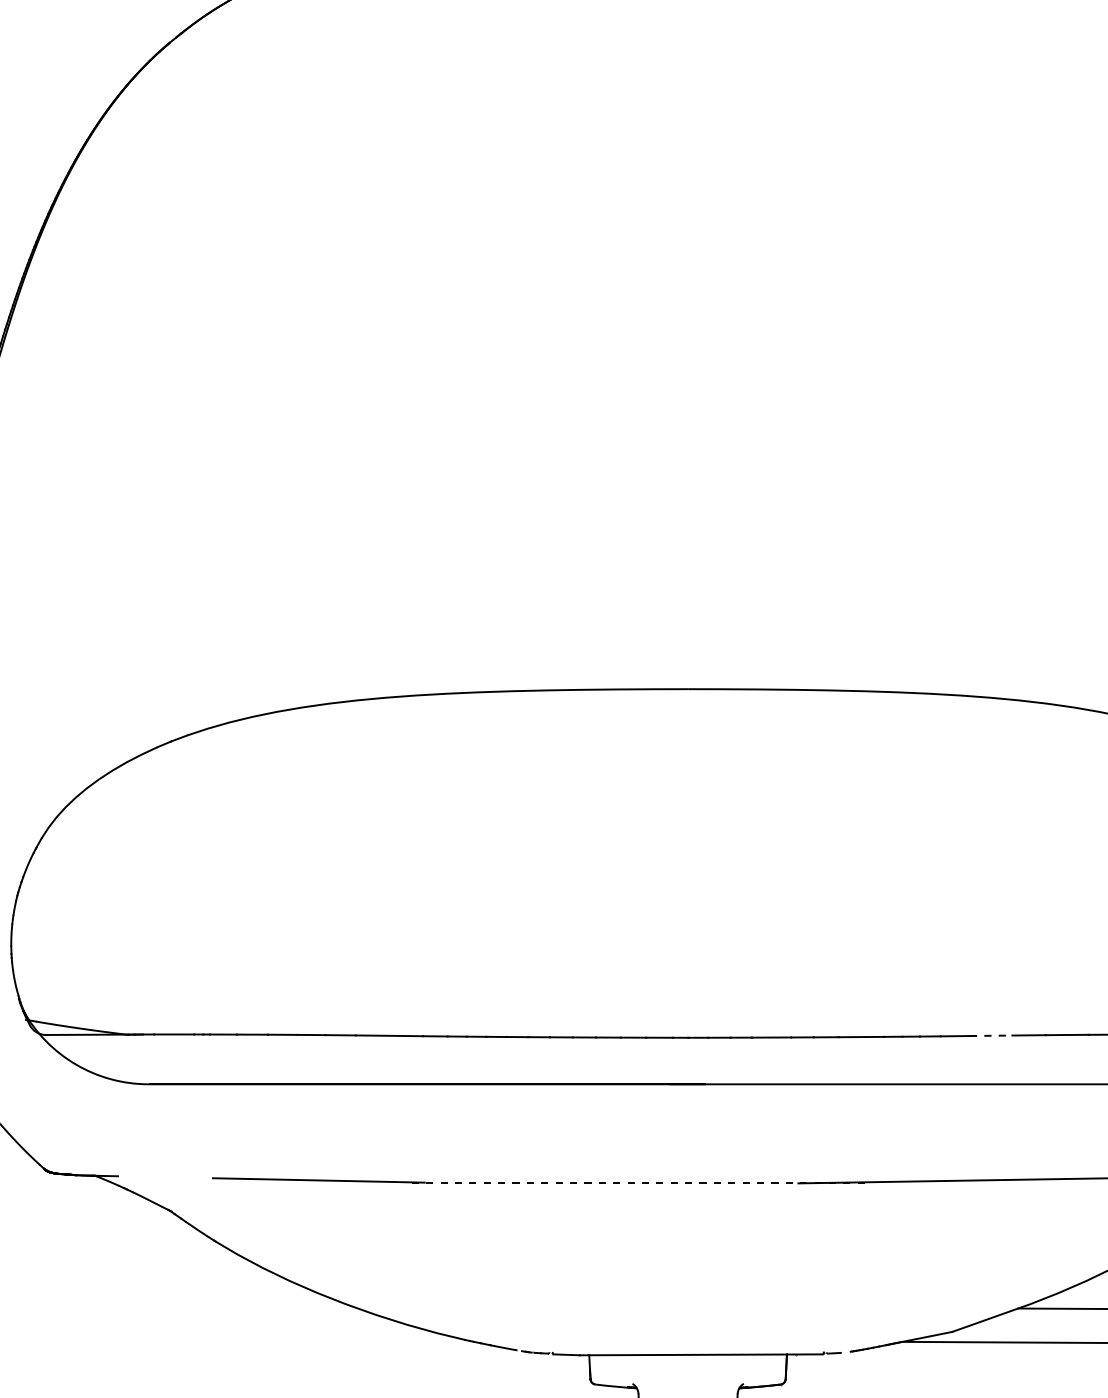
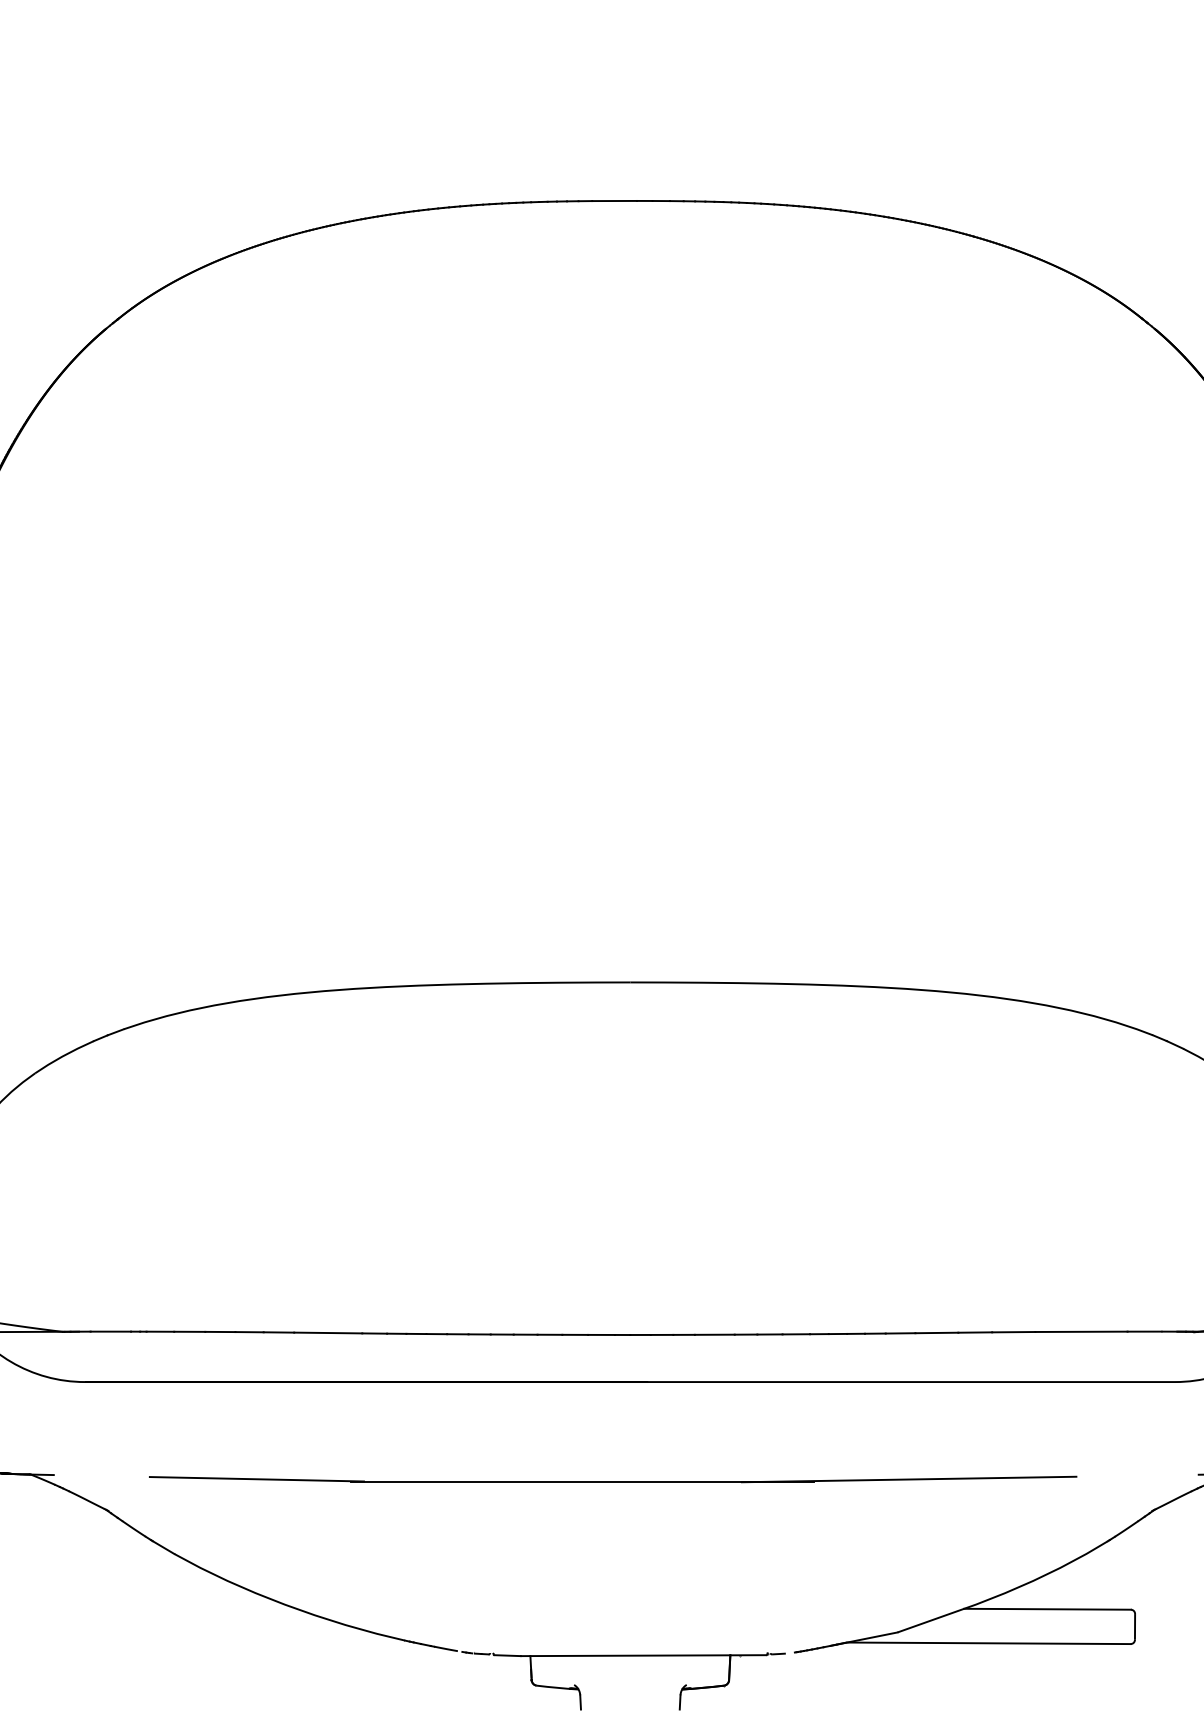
line: (991, 1035) -> (937, 1332), dashed -> solid
line: (640, 1183) -> (582, 1482), dashed -> solid

